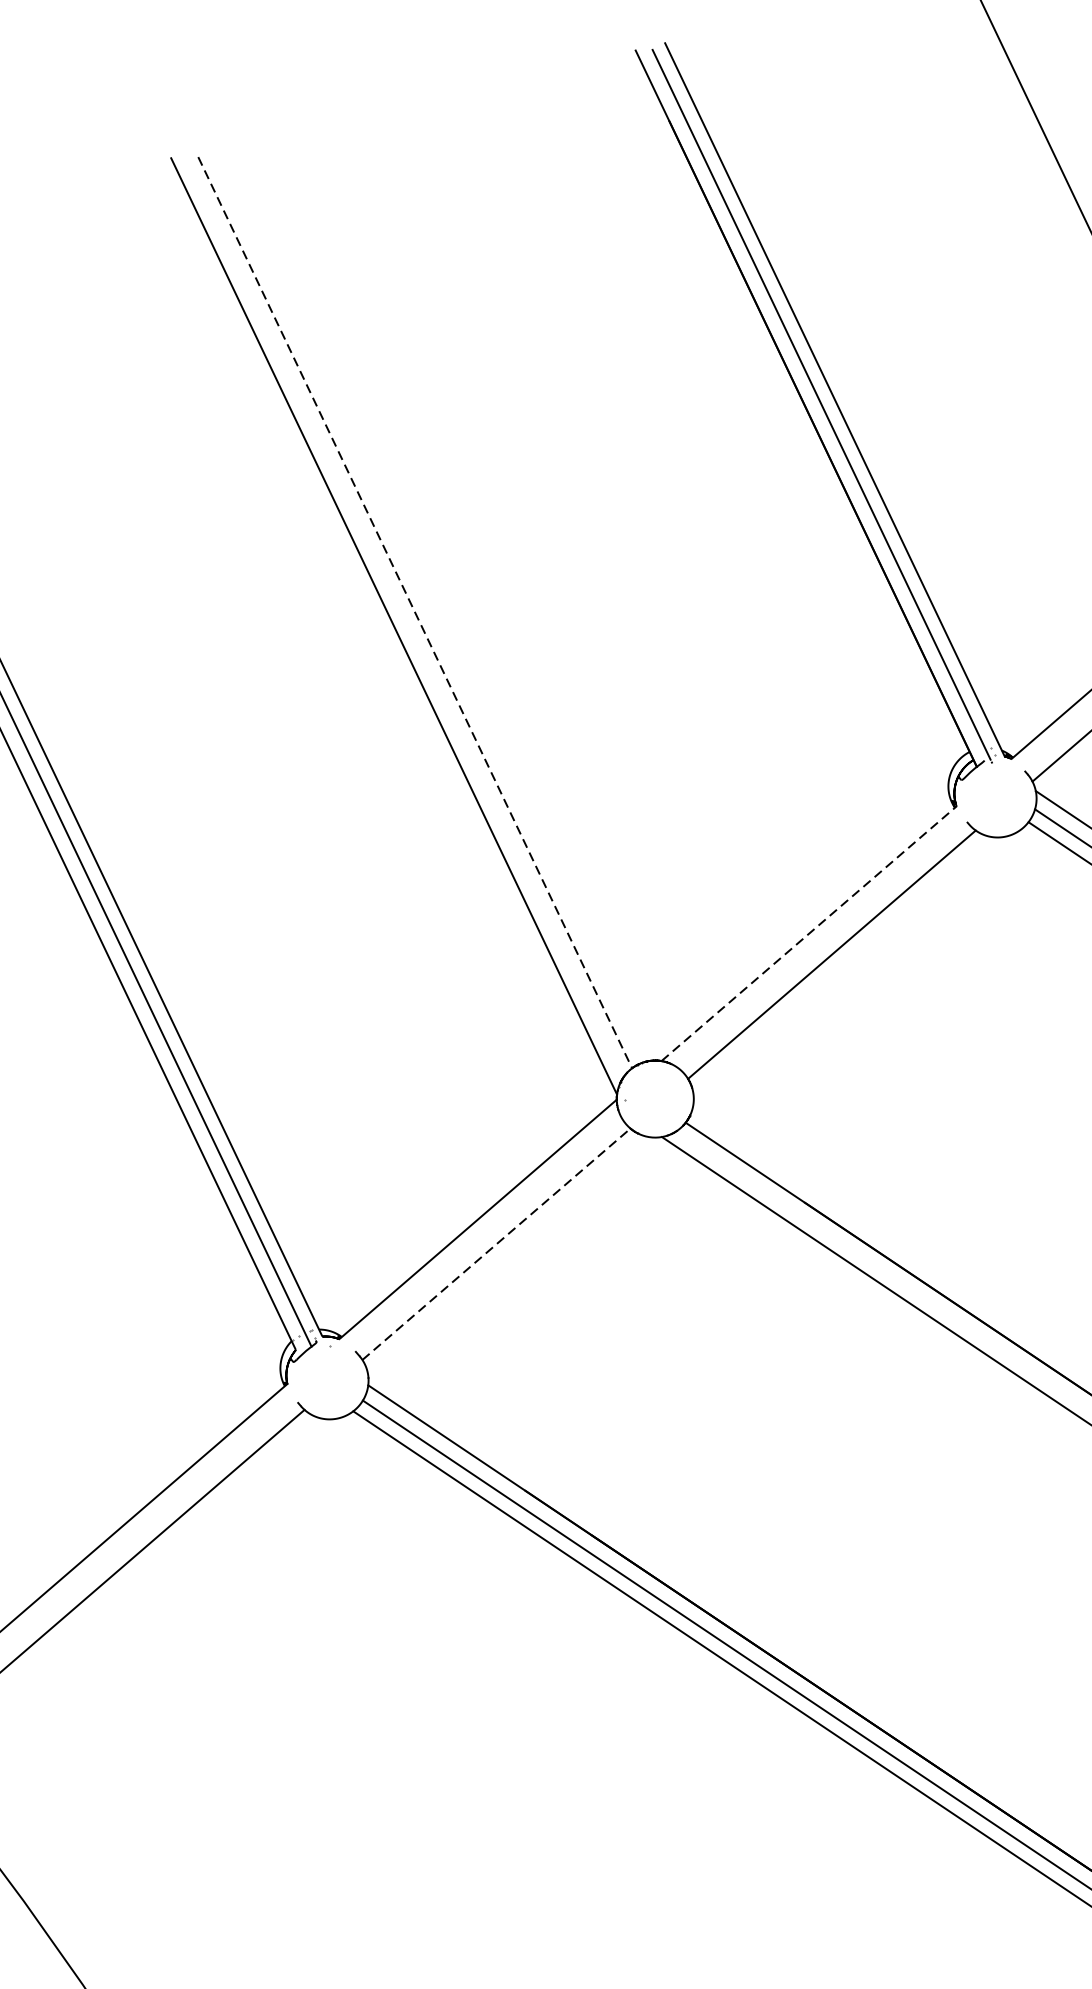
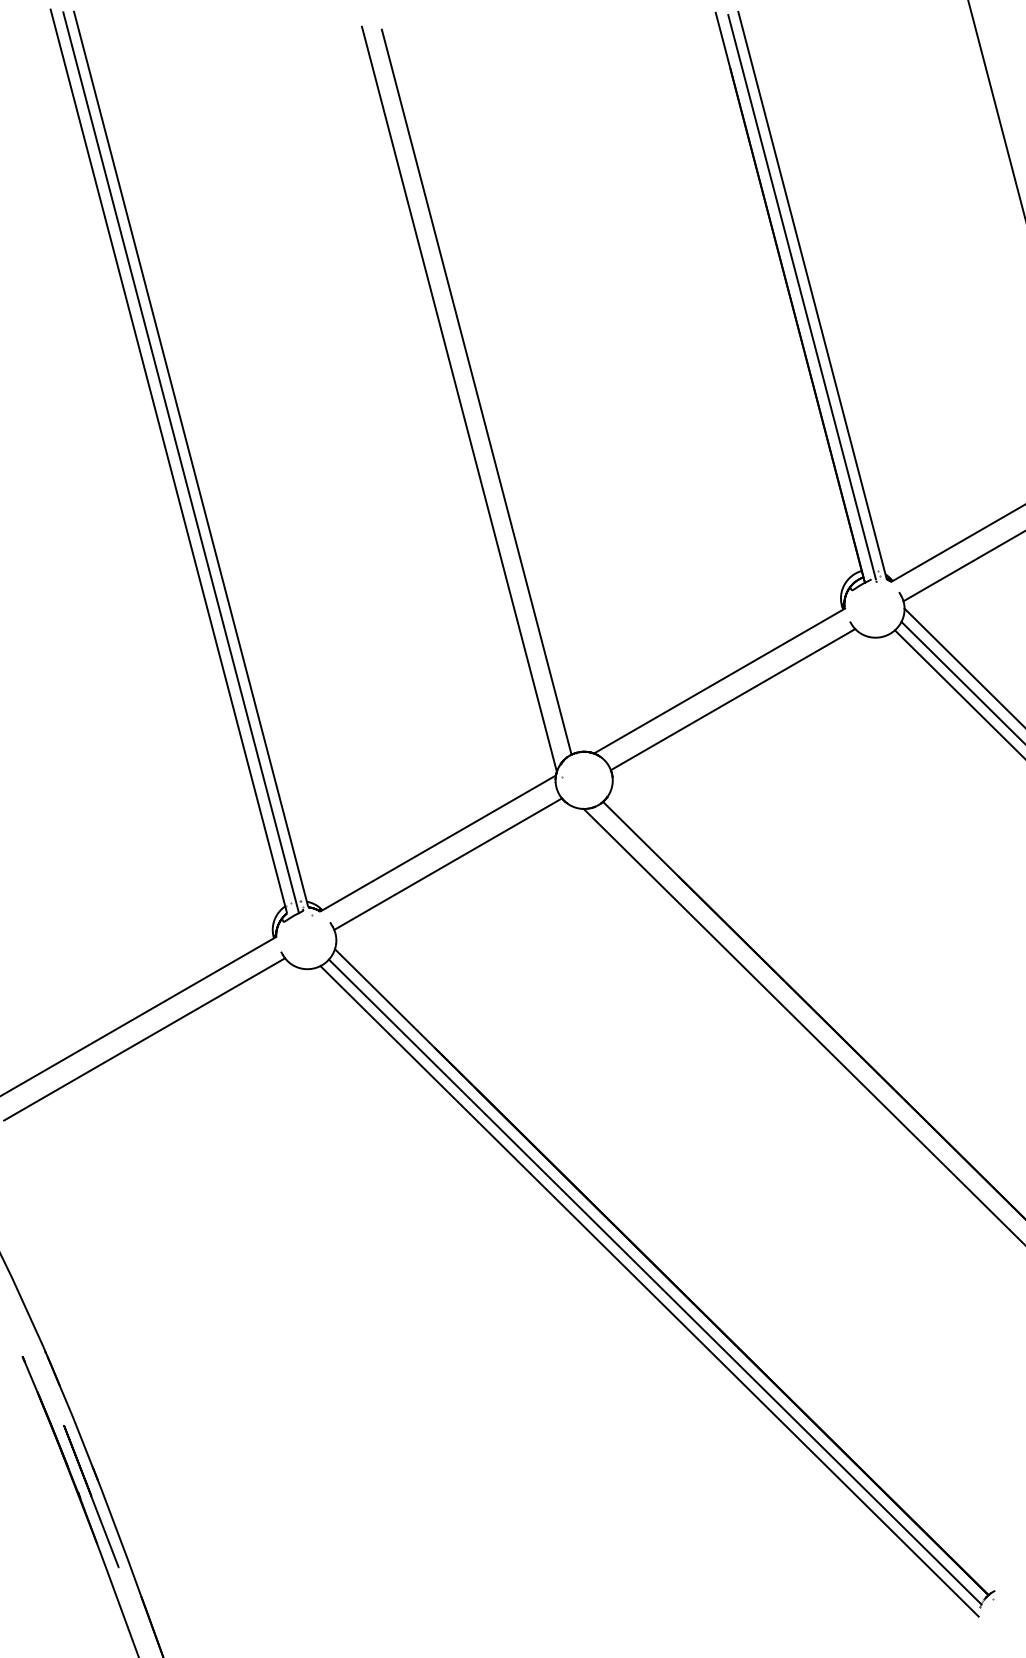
line: (414, 613) -> (476, 392), dashed -> solid
line: (809, 934) -> (719, 681), dashed -> solid
line: (496, 1243) -> (448, 863), dashed -> solid

